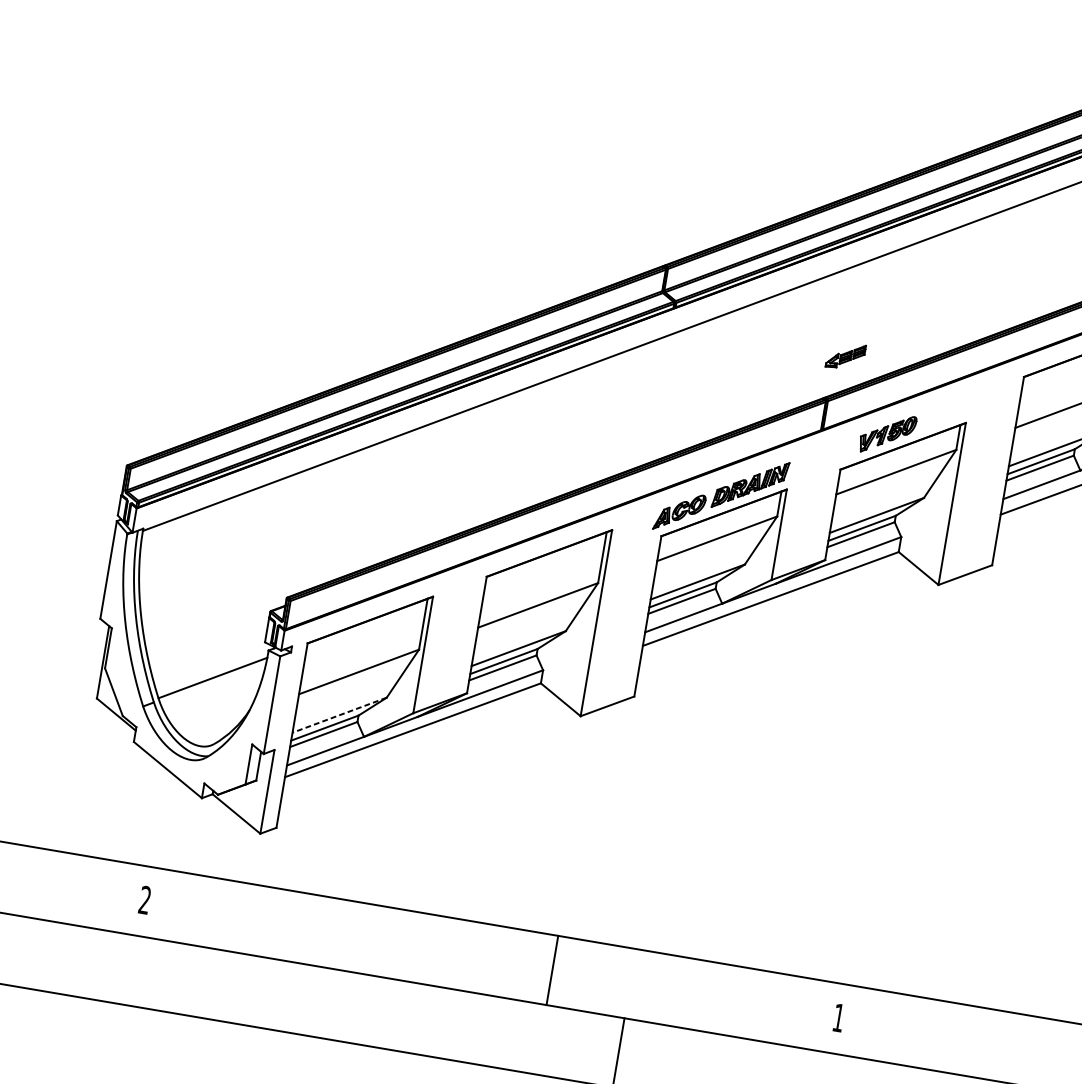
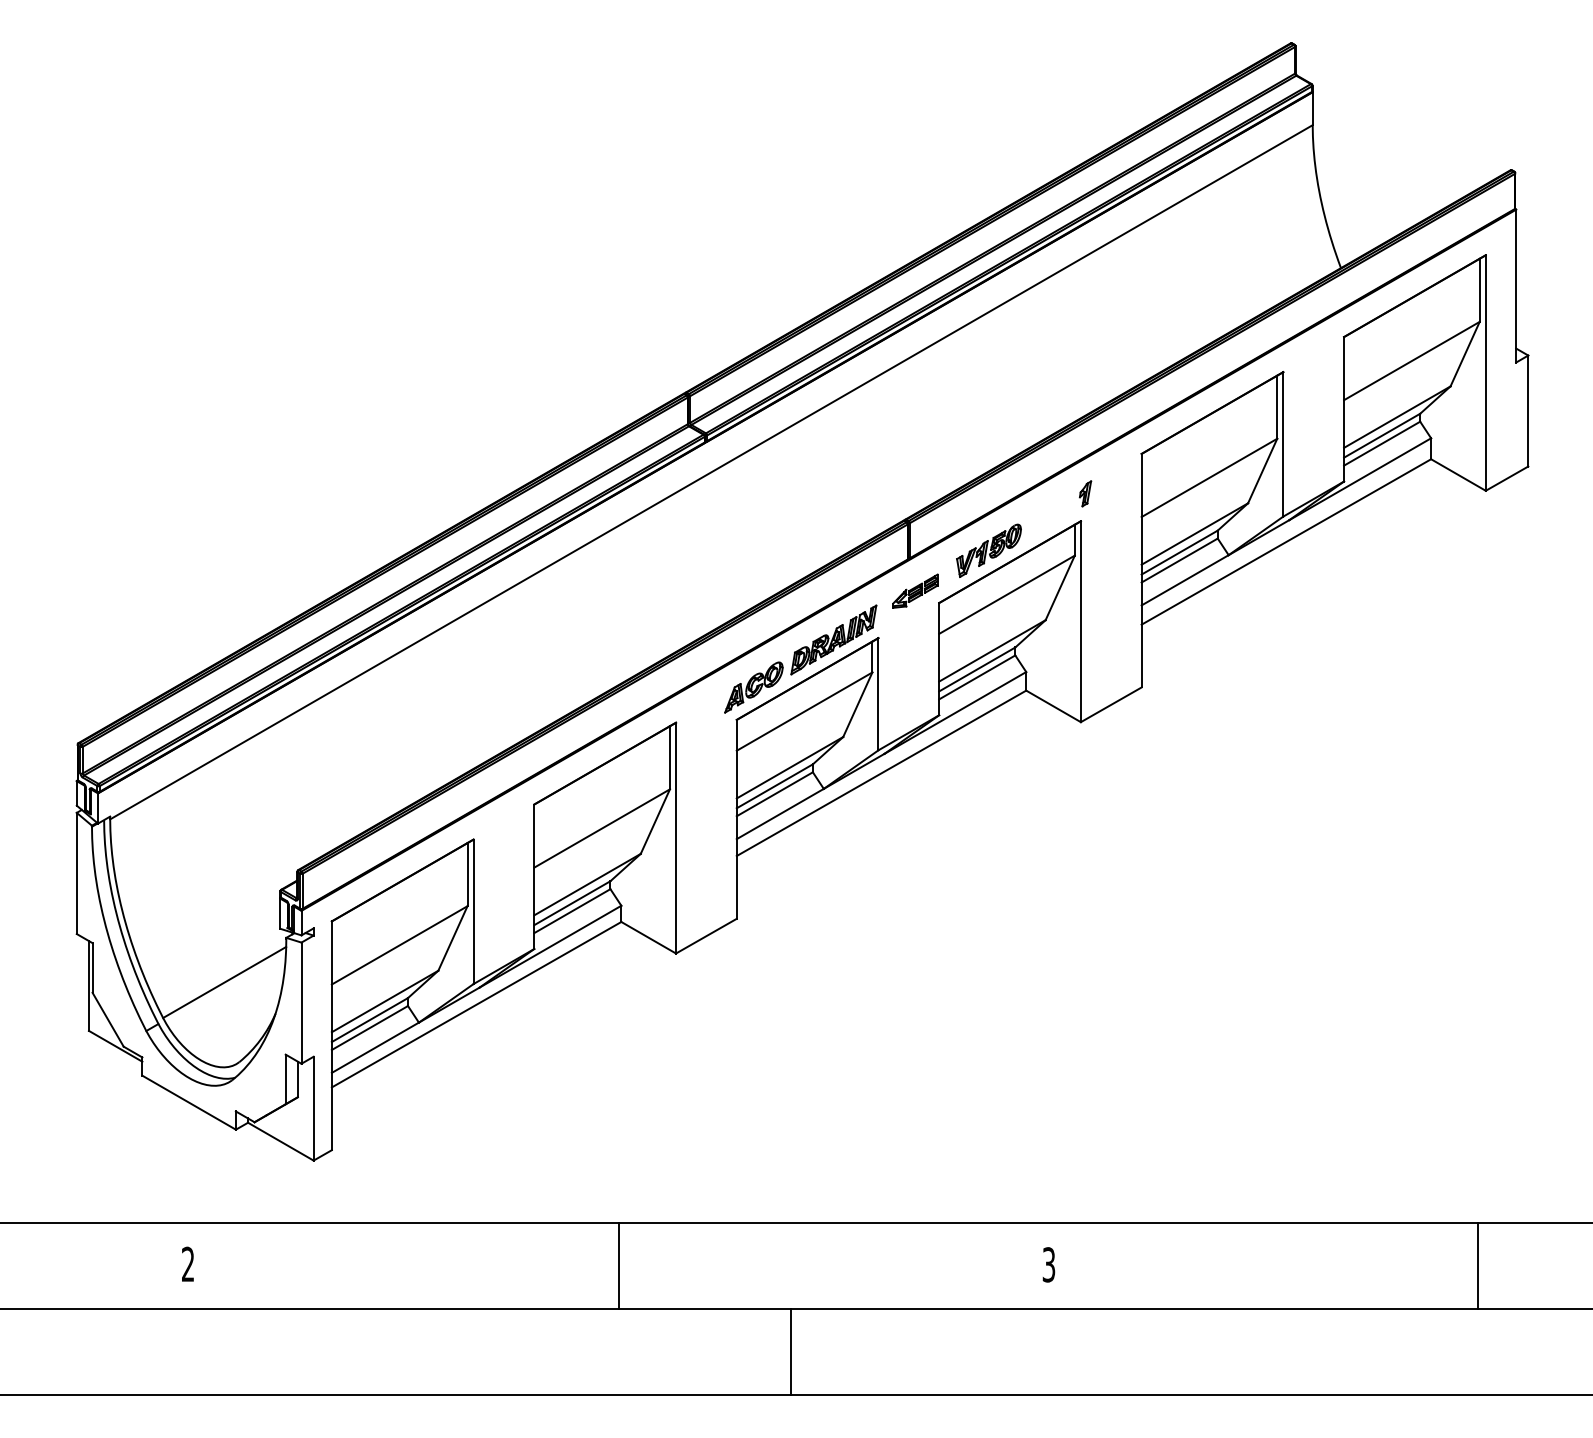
part: (845, 355) -> (915, 590), moved
part: (973, 401) -> (1085, 493), added
line: (339, 715) -> (384, 1001), dashed -> solid
line: (552, 970) -> (618, 1265), moved
text: (838, 1017) -> (1048, 1264), 1 -> 3

